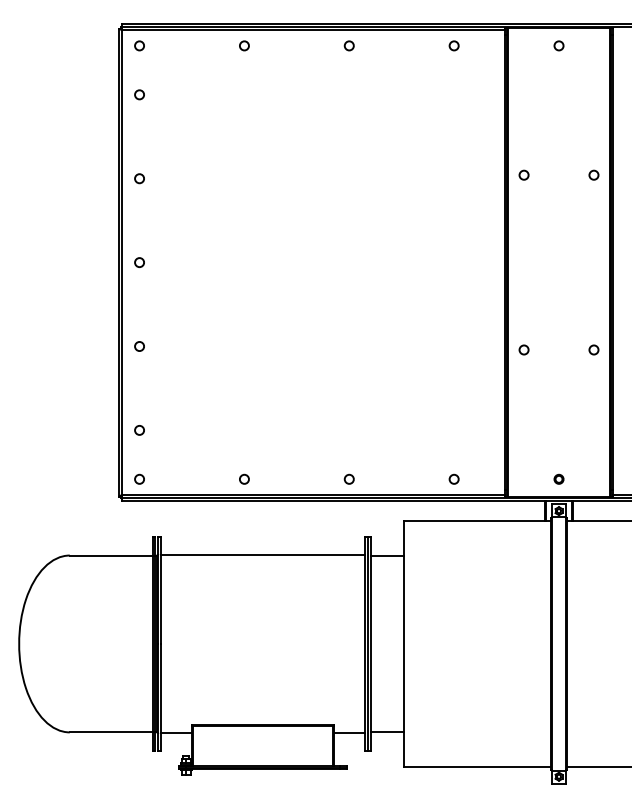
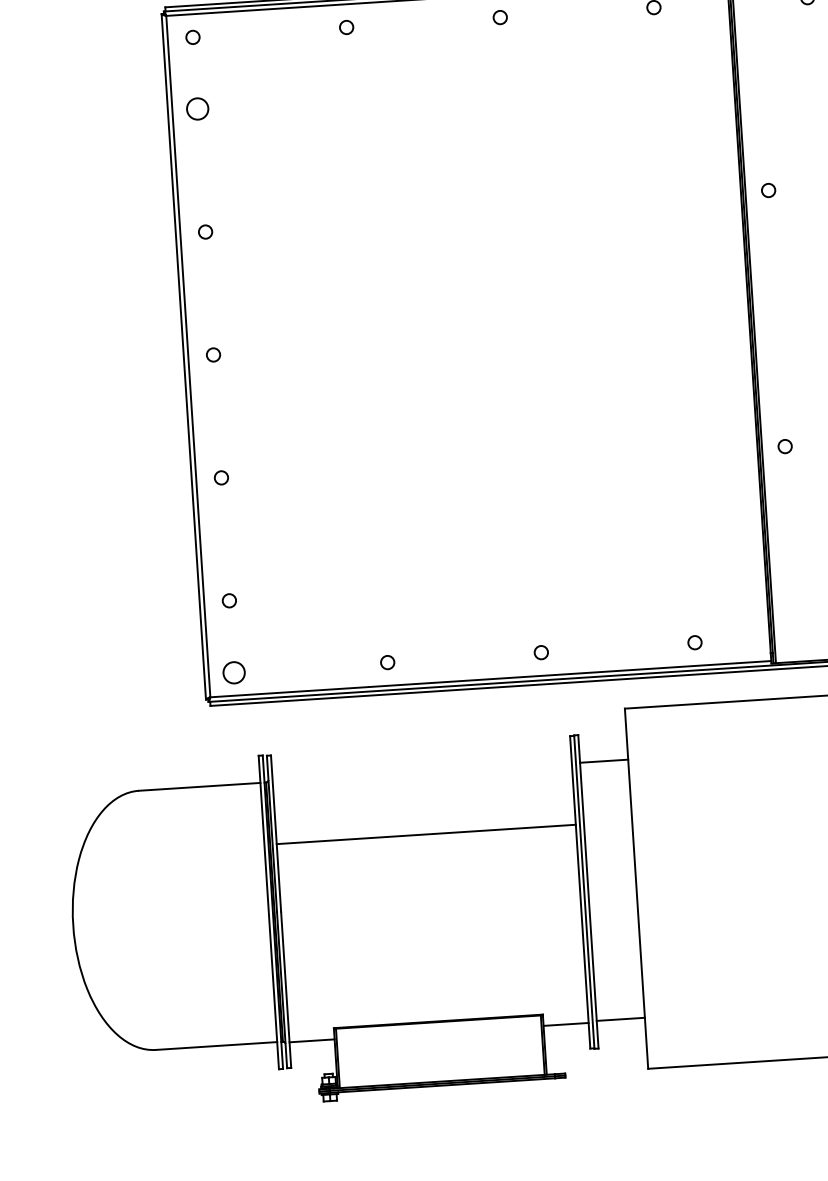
circle: (139, 94) -> (197, 108), size x1.6
circle: (139, 478) -> (233, 671), size x1.6
line: (263, 554) -> (426, 833), moved

